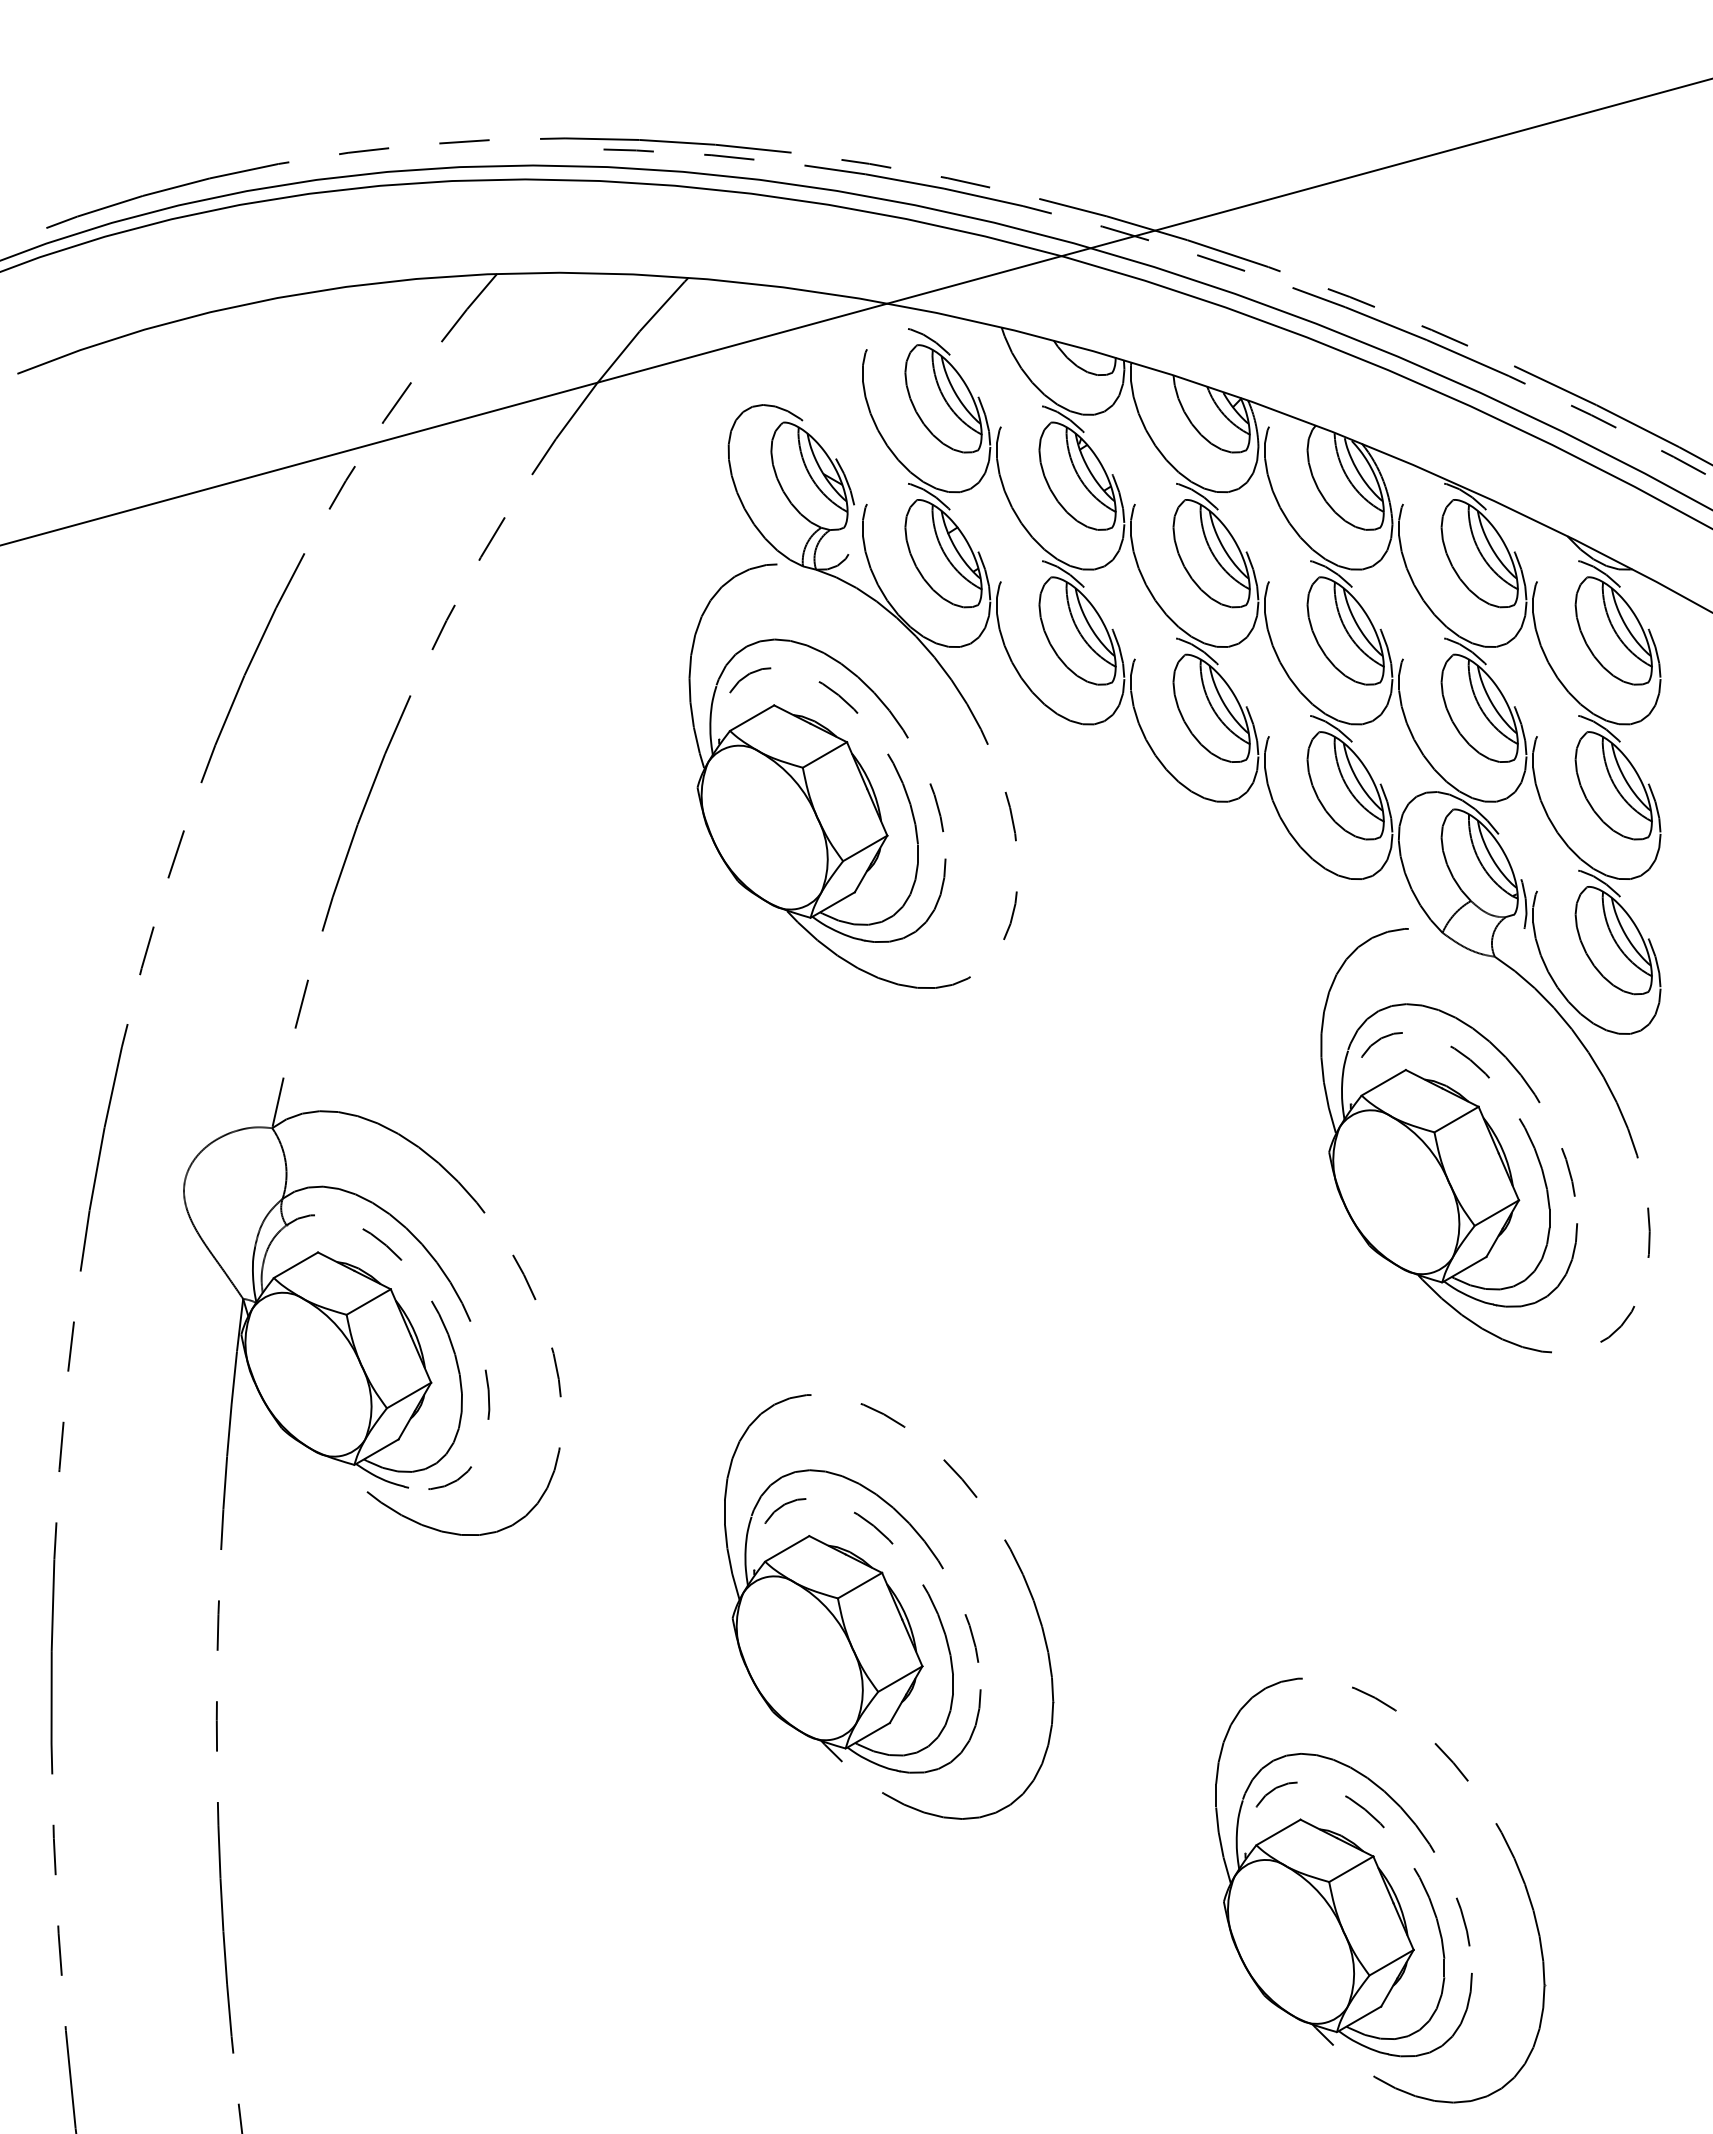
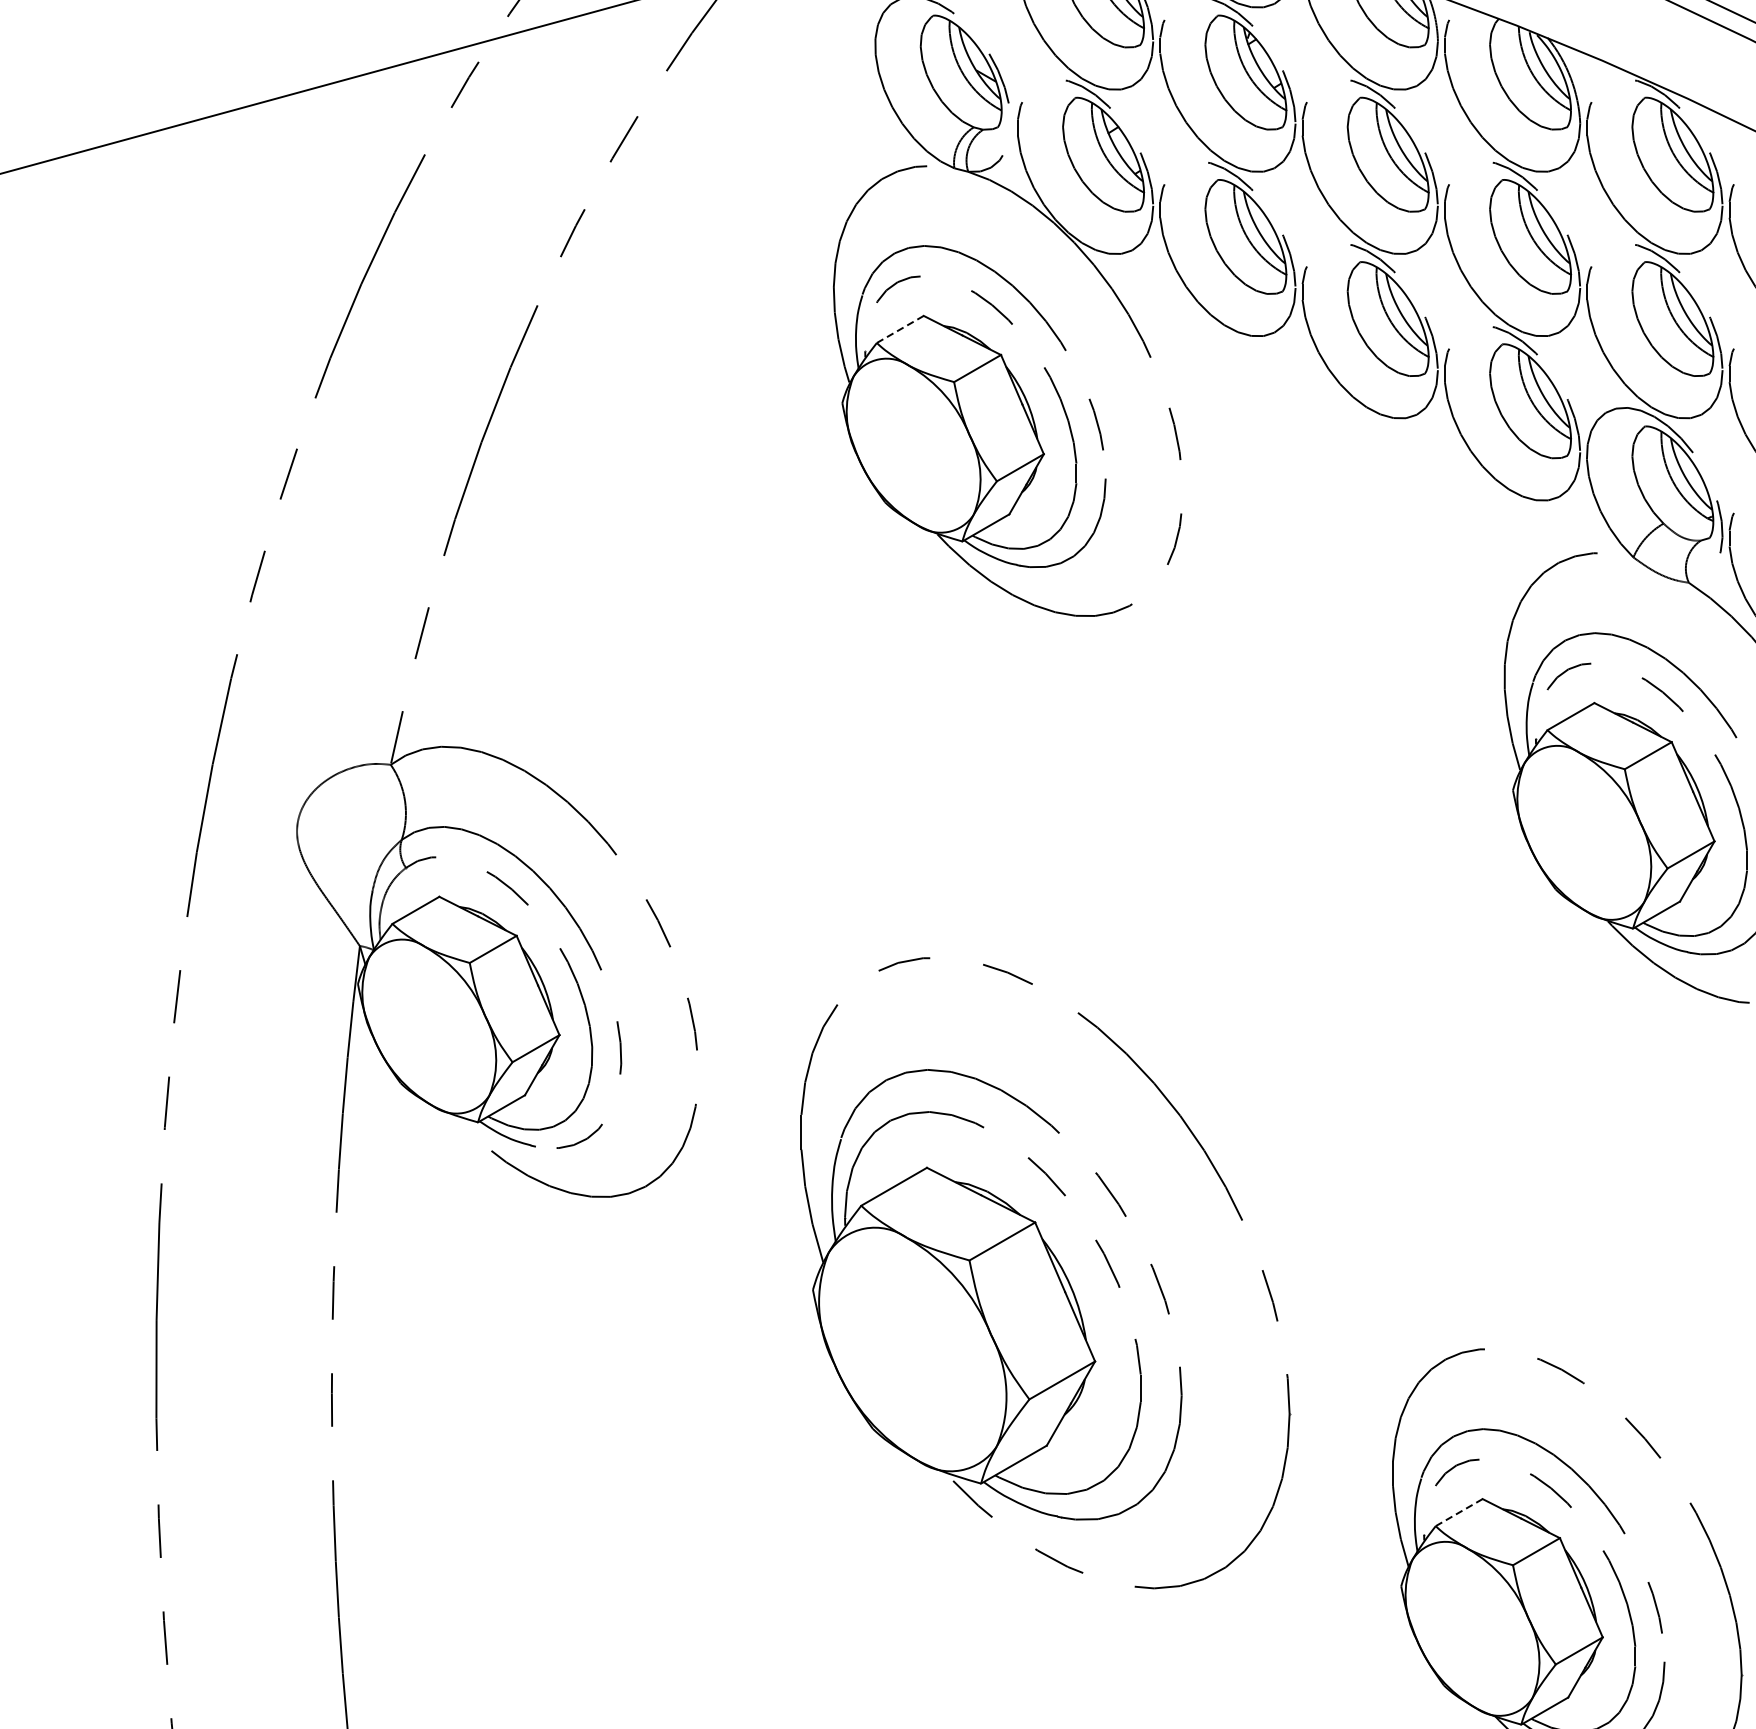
line: (752, 718) -> (900, 329), solid -> dashed
part: (889, 1606) -> (1046, 1272), size x1.4
line: (1278, 1832) -> (1459, 1512), solid -> dashed

